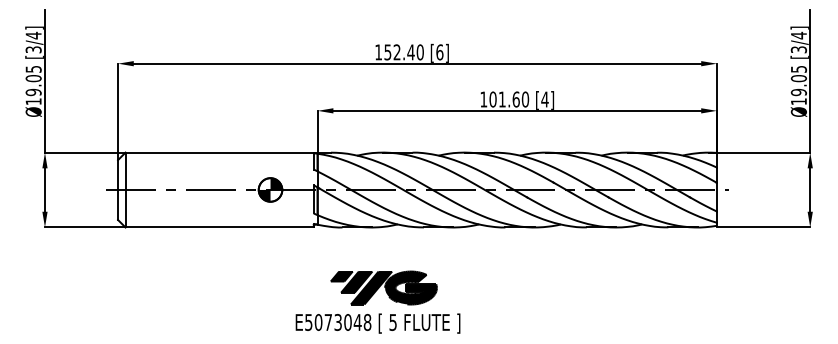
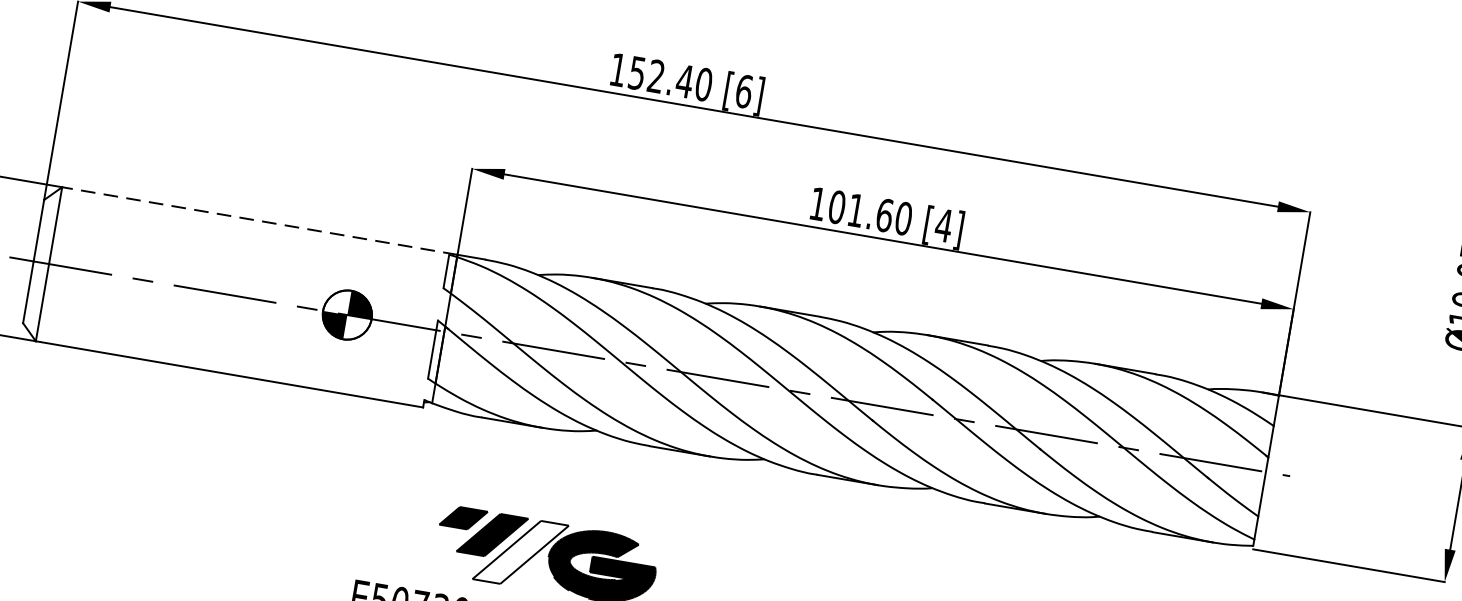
line: (221, 152) -> (259, 220), solid -> dashed
fill: (371, 287) -> (520, 551), removed

